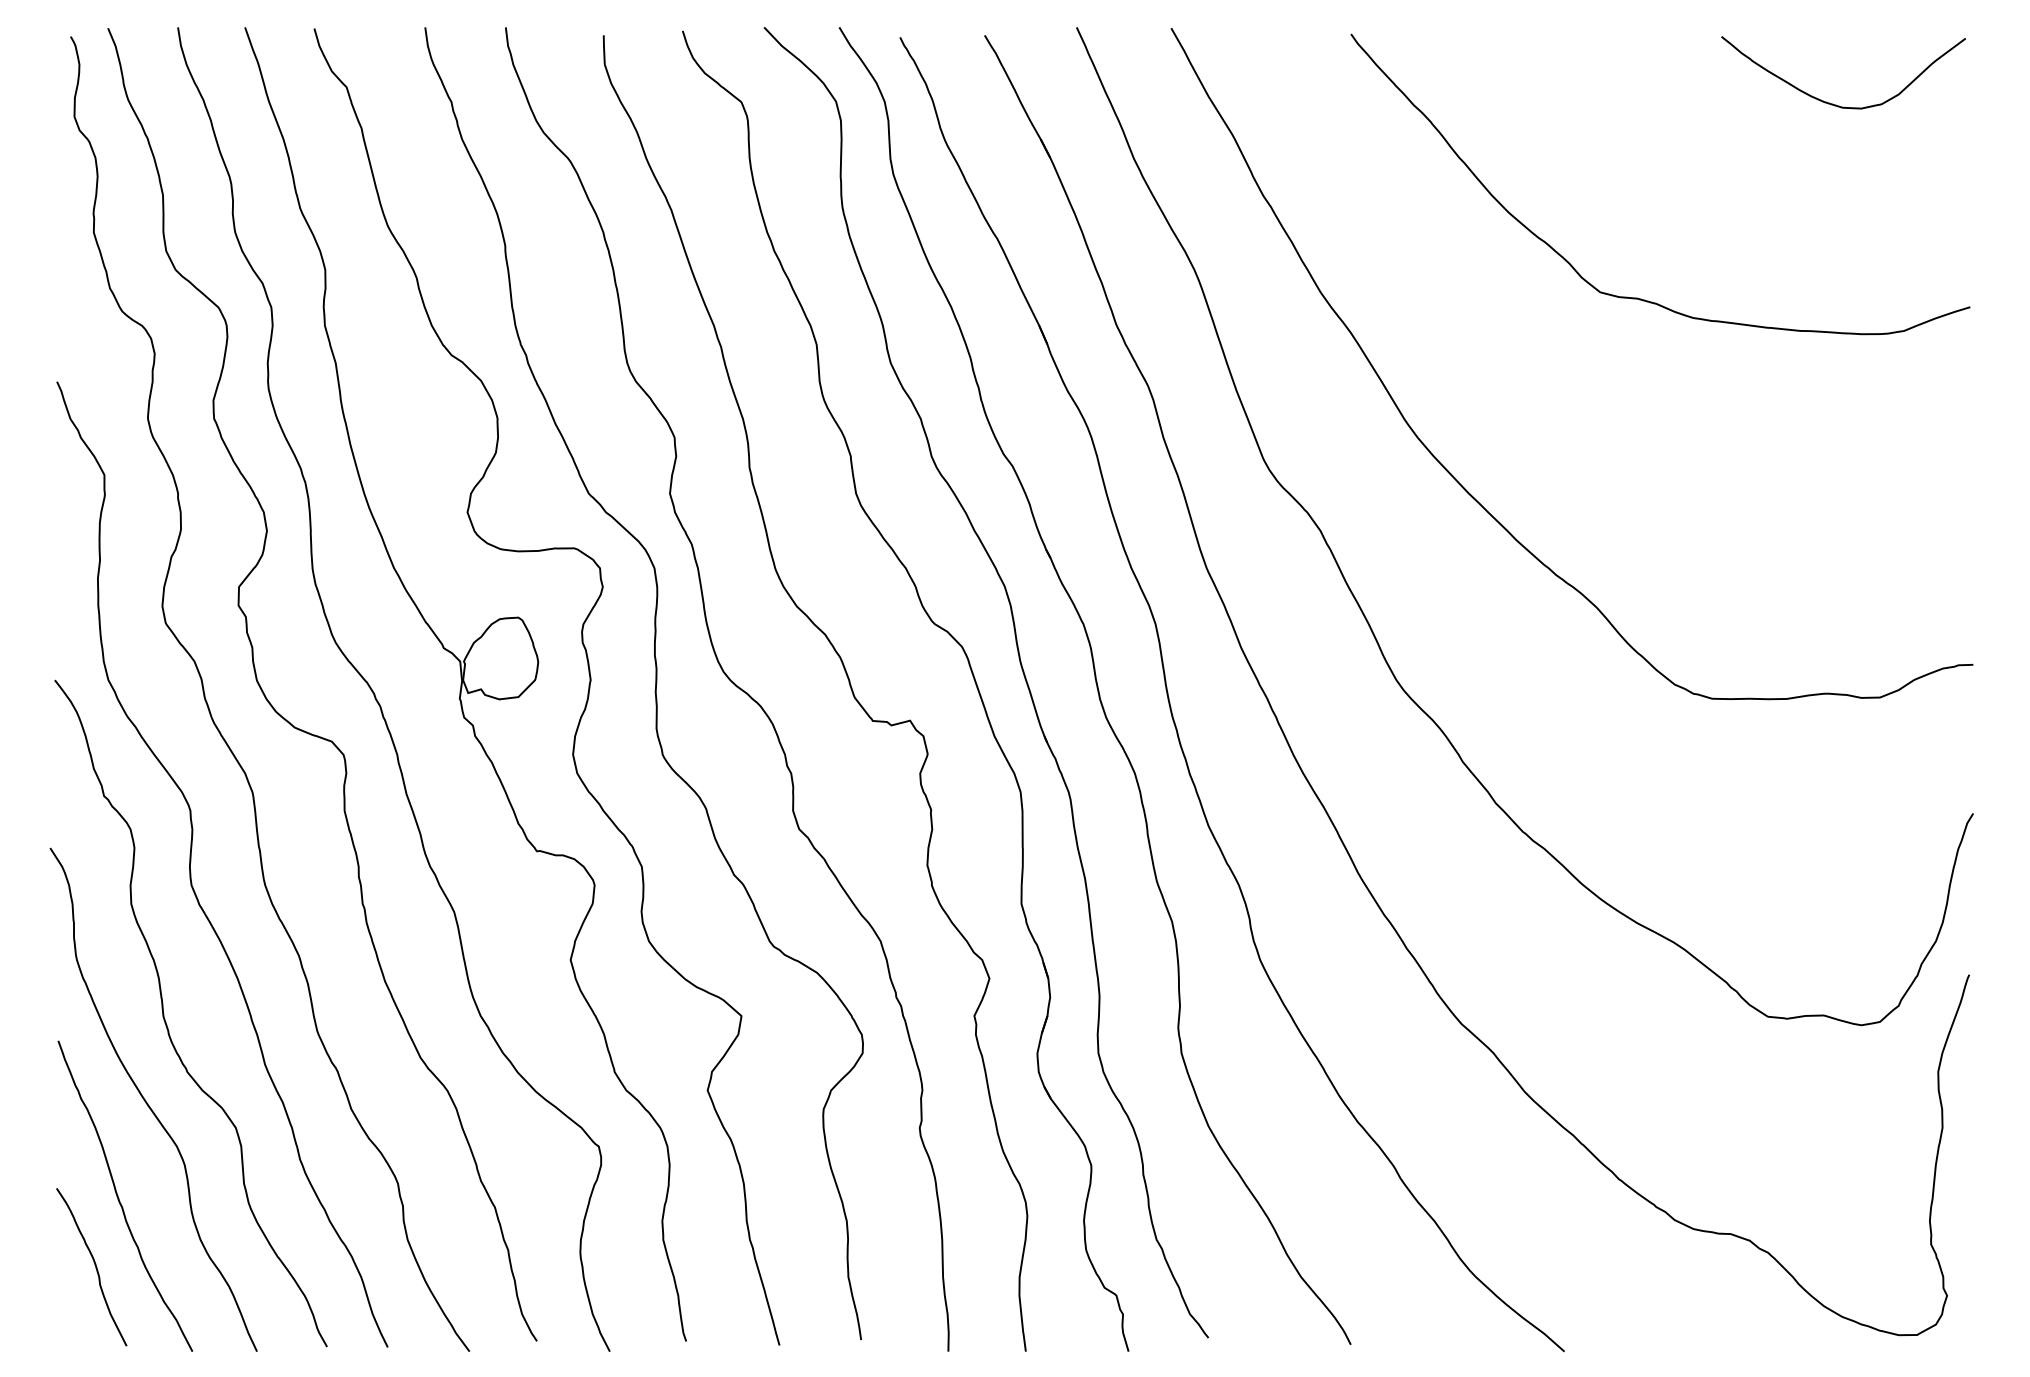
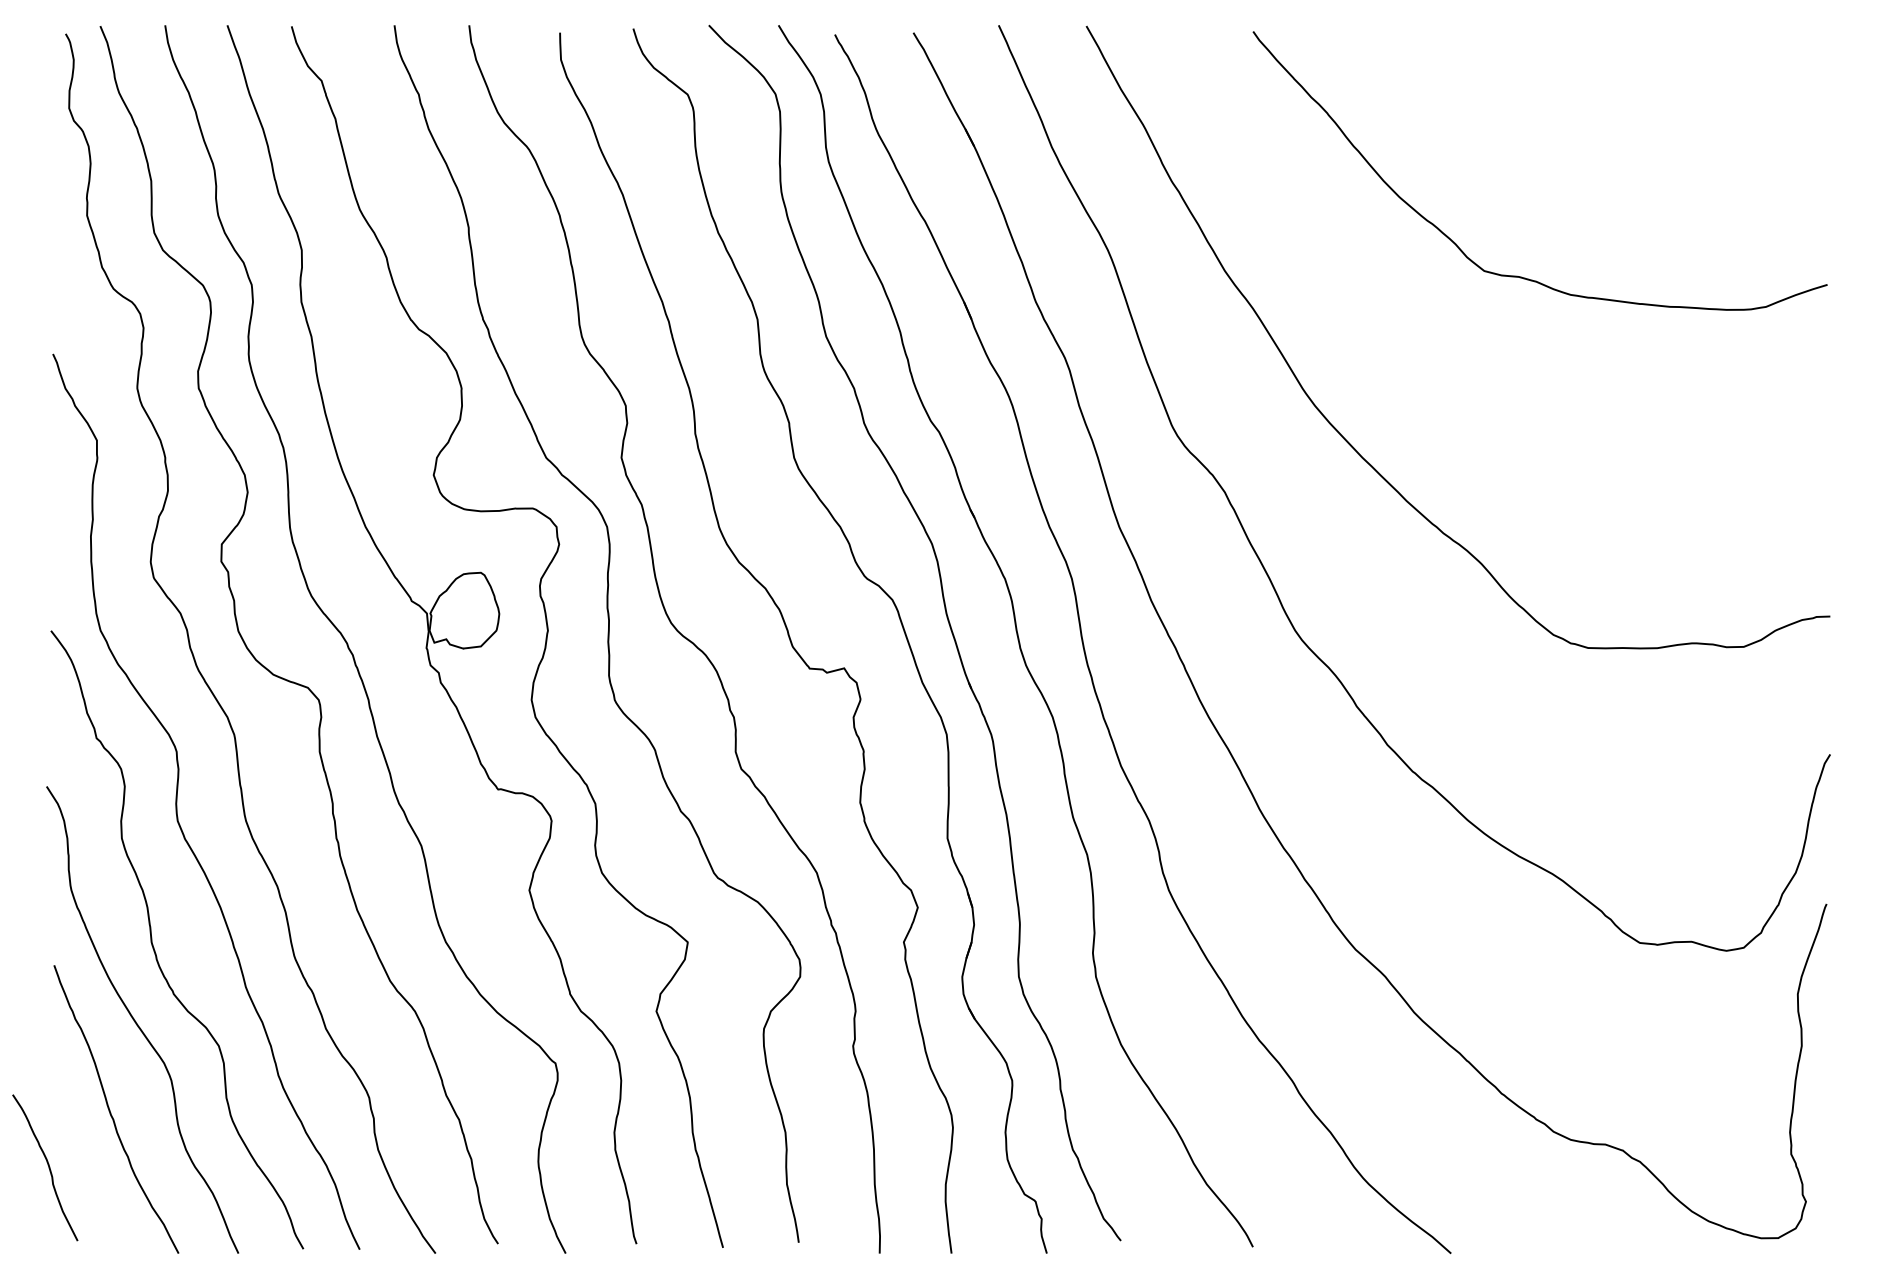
curve: (1836, 104) -> (1703, 96), removed
curve: (94, 1265) -> (47, 1166), moved

